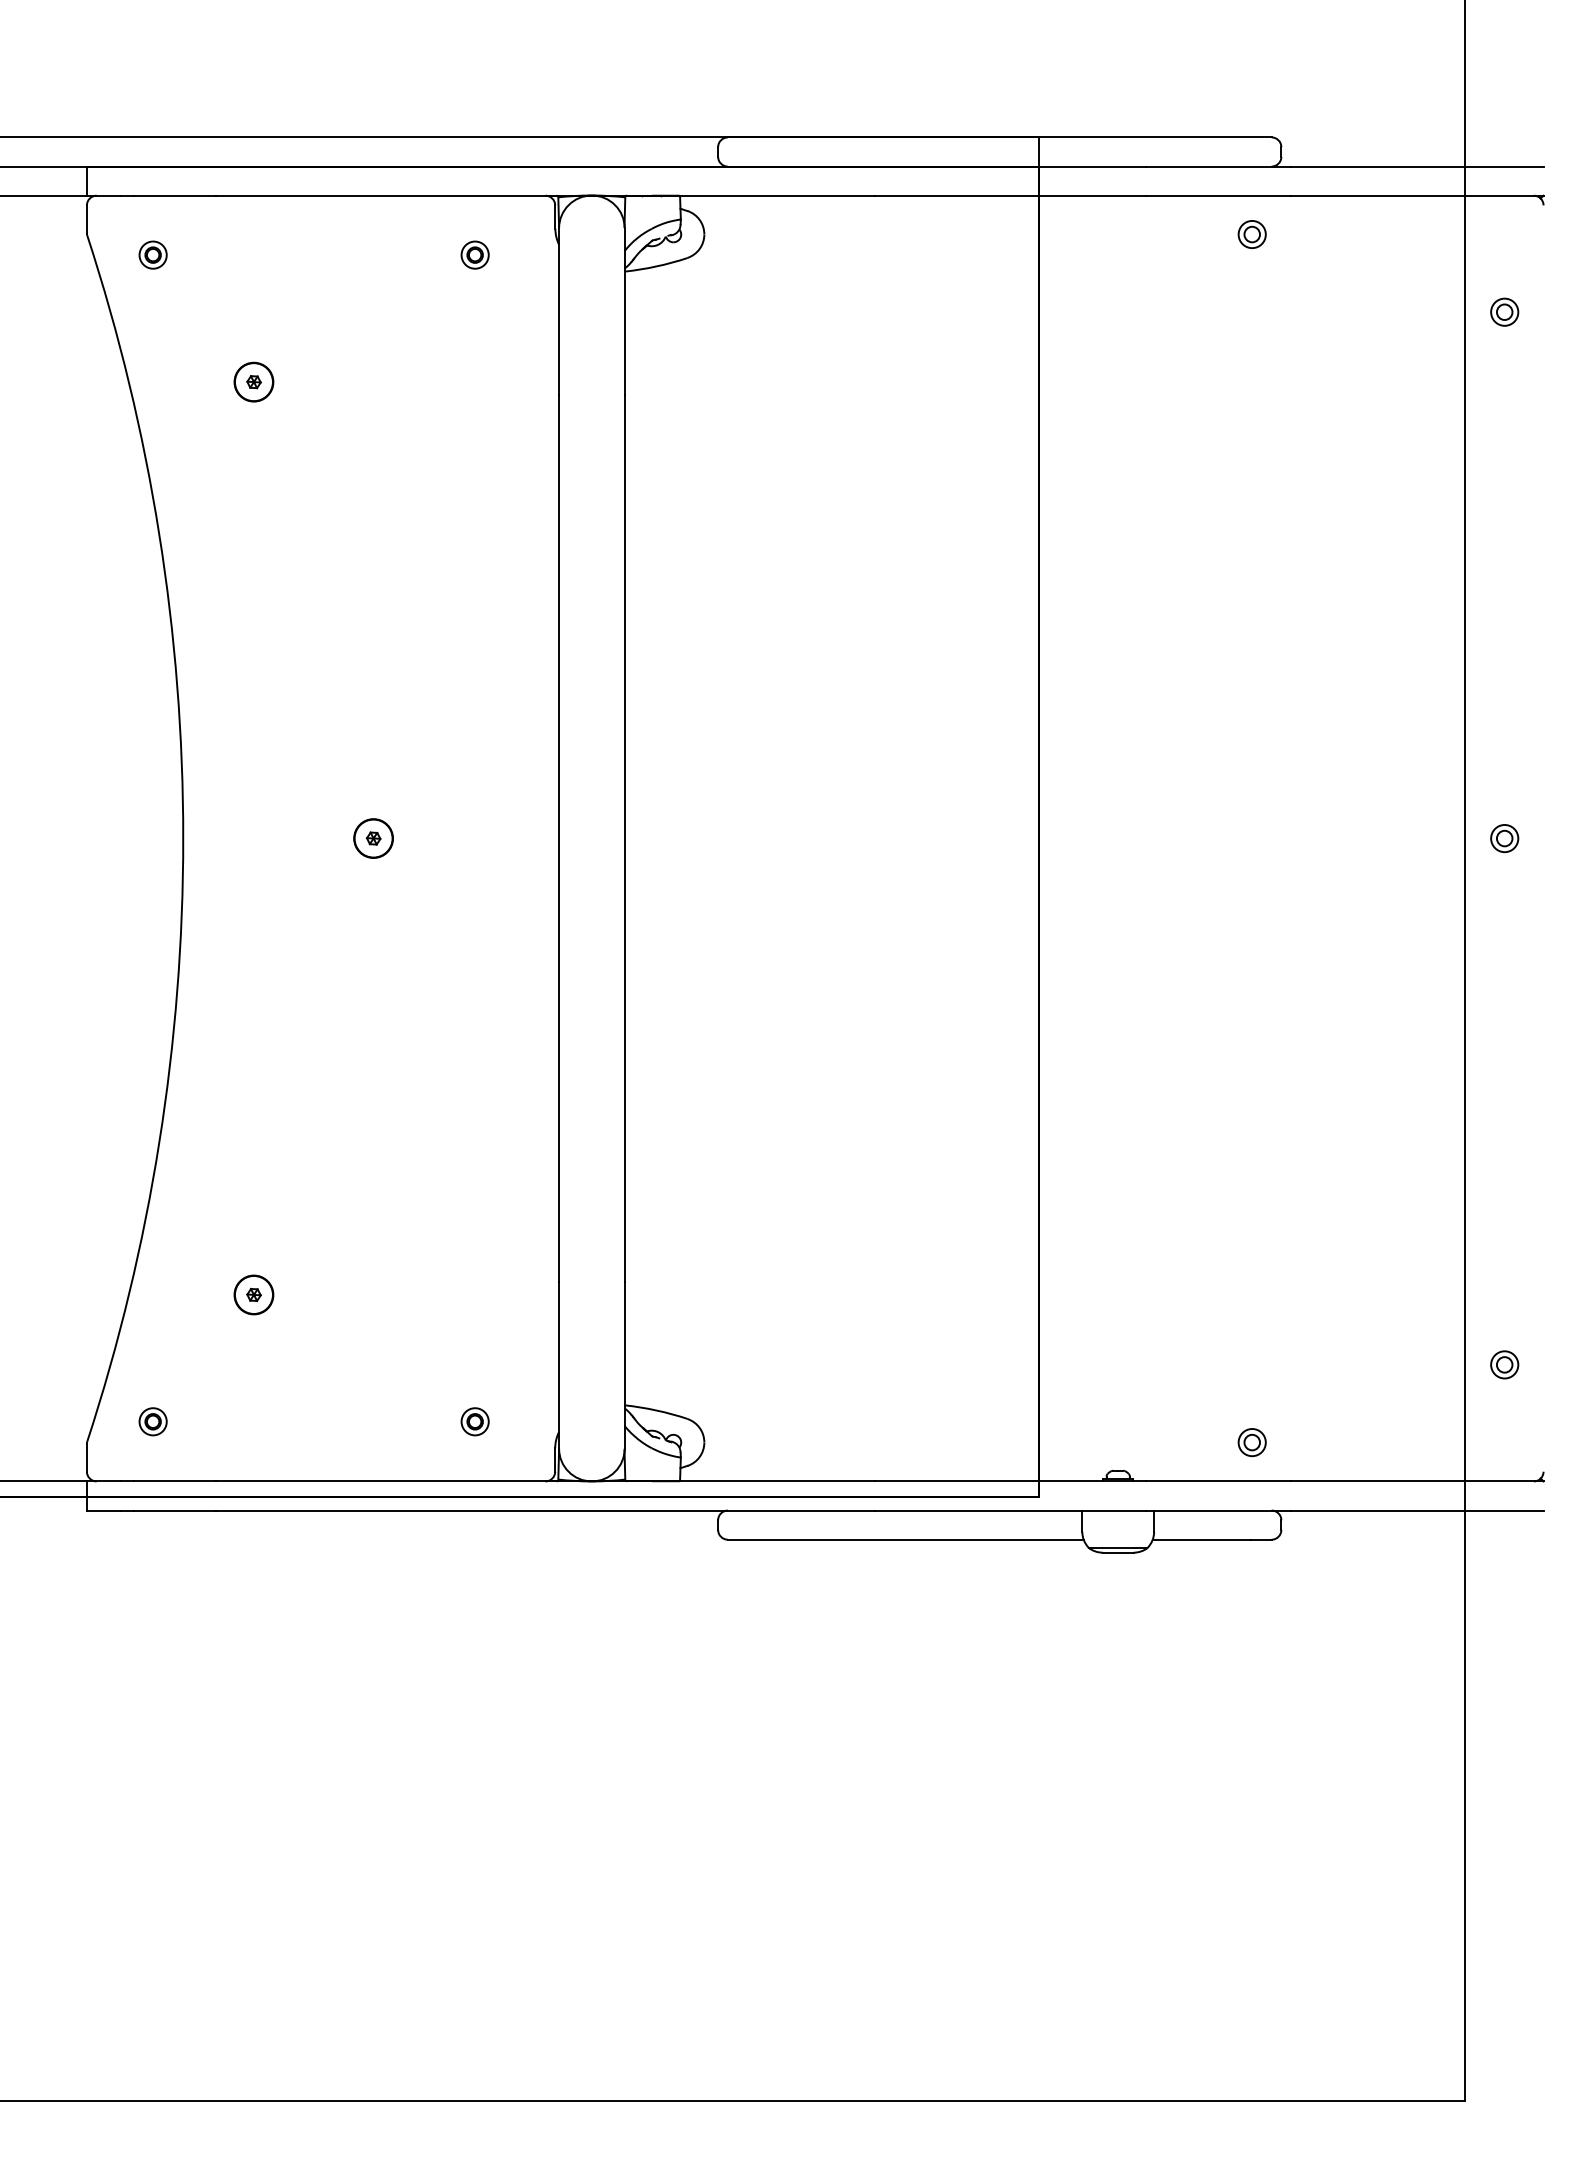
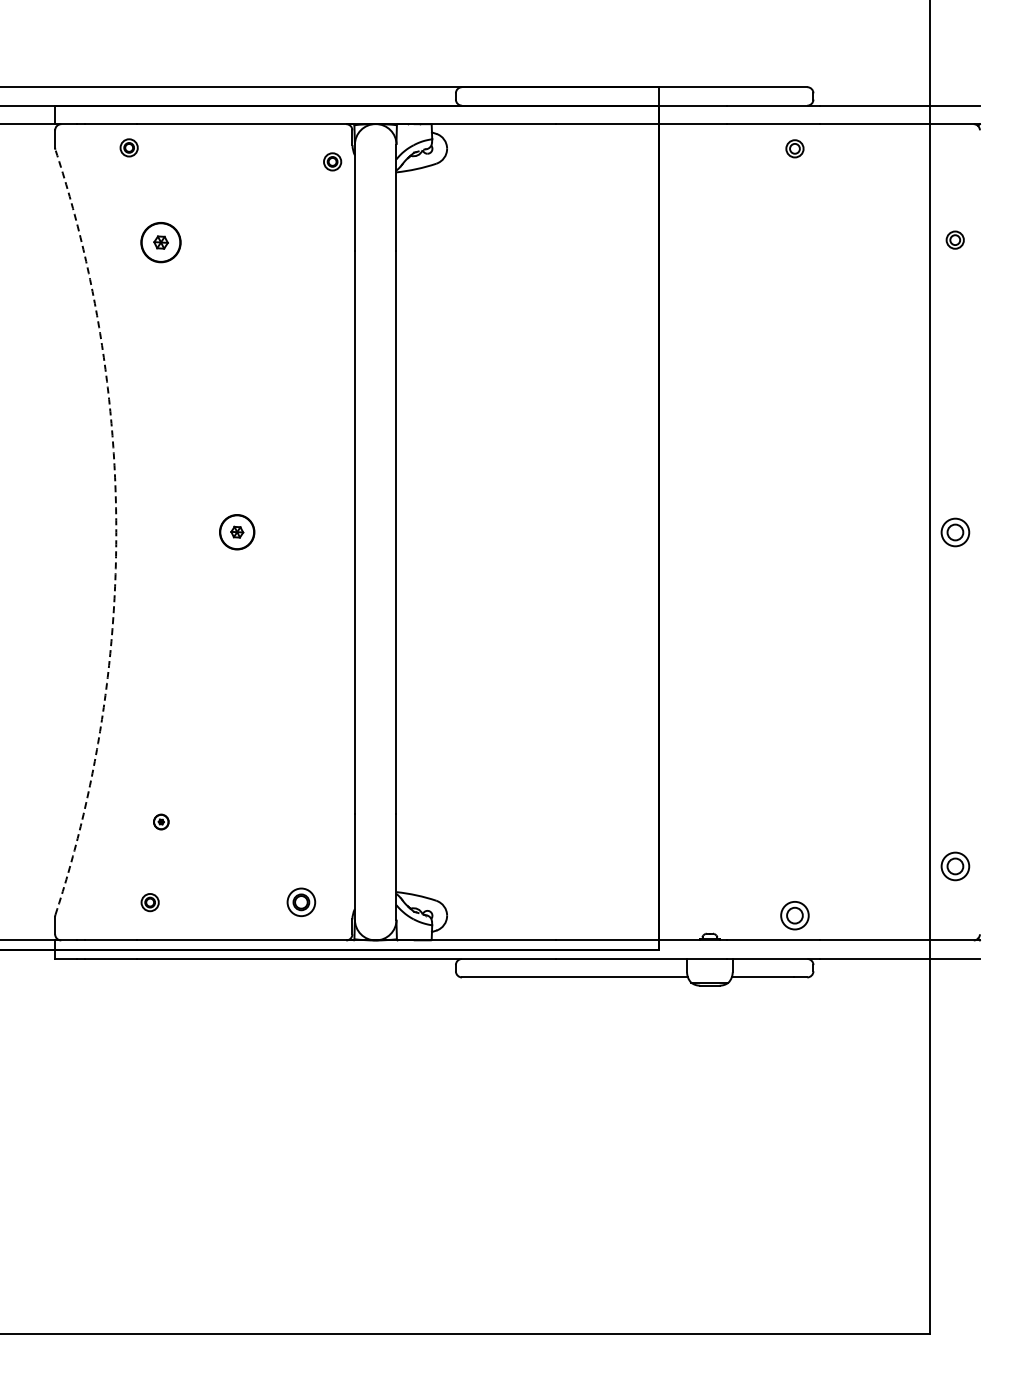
part: (152, 254) -> (128, 147), moved
part: (474, 254) -> (332, 161), moved
part: (1503, 311) -> (954, 239), moved
part: (254, 382) -> (161, 242), size x1.6
part: (1503, 837) -> (954, 531), size x1.6
arc: (183, 838) -> (116, 532), solid -> dashed
part: (372, 838) -> (236, 532), size x1.4
part: (254, 1294) -> (161, 821), size x0.6
part: (1503, 1364) -> (954, 866), size x1.6
part: (152, 1421) -> (149, 902), moved
part: (474, 1421) -> (301, 902), size x1.6
part: (1251, 1442) -> (794, 915), size x1.6

